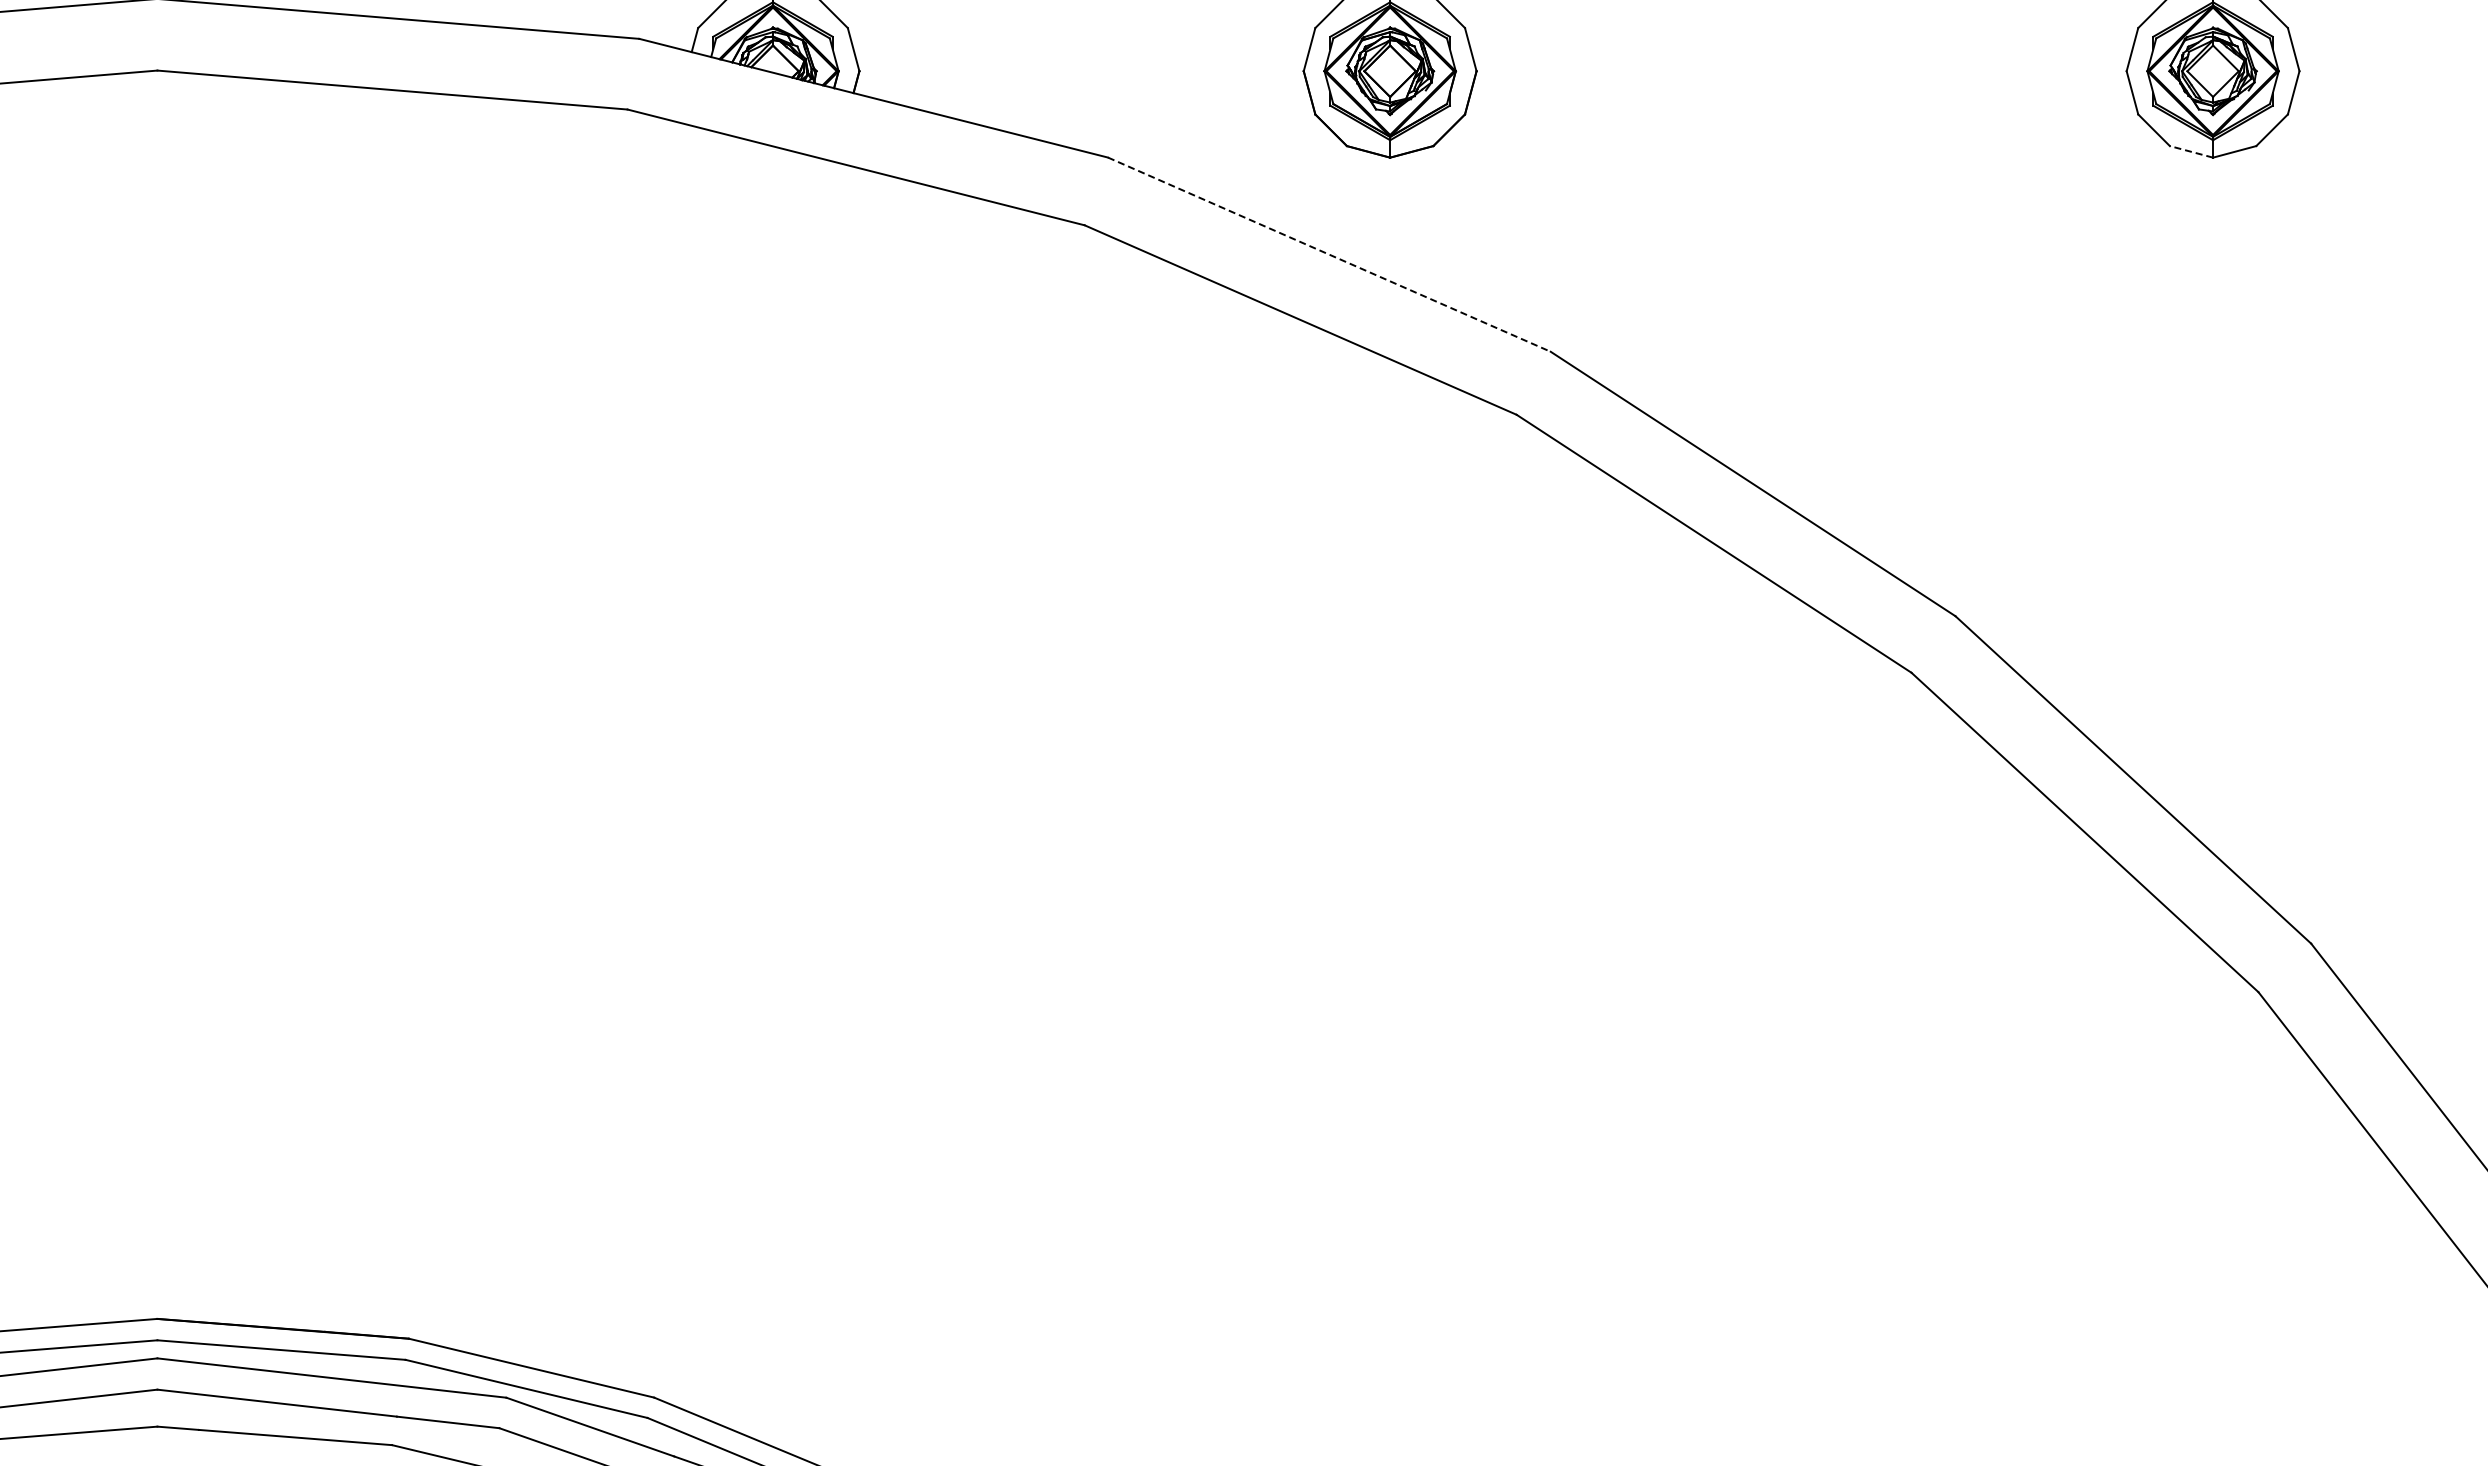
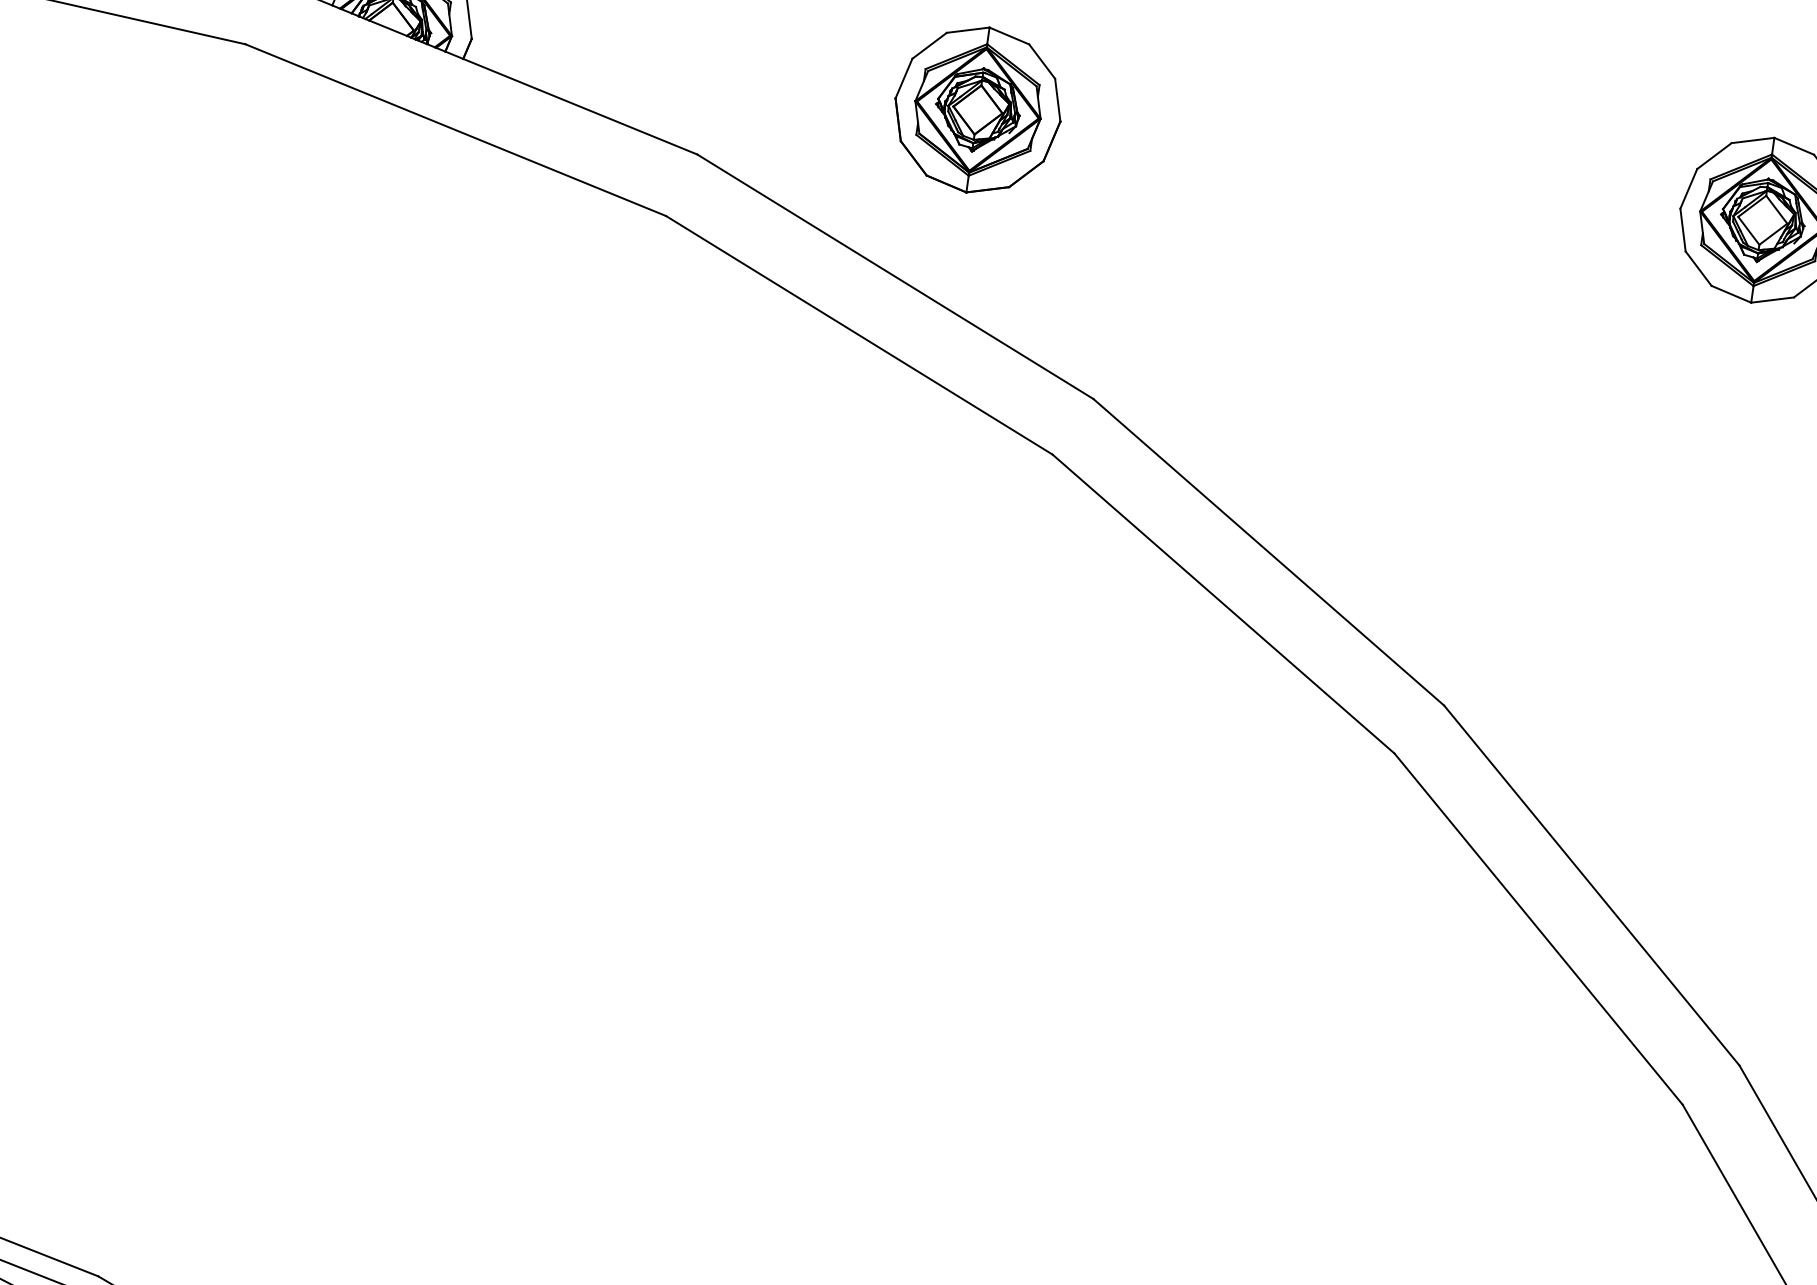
line: (2191, 151) -> (1731, 293), dashed -> solid
line: (1329, 254) -> (895, 276), dashed -> solid

